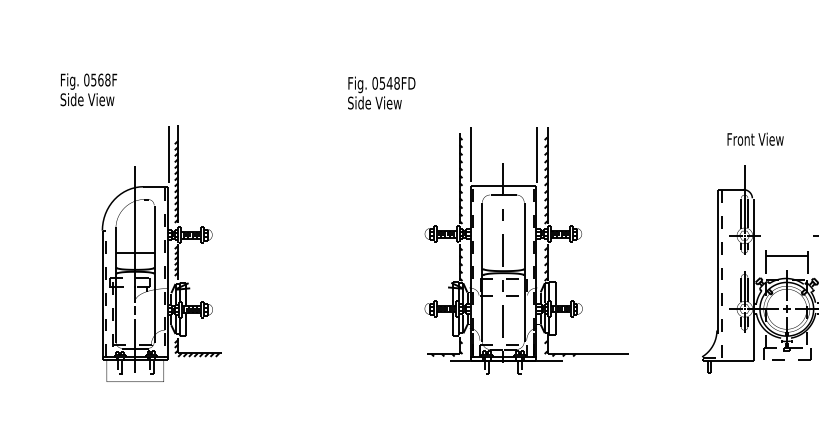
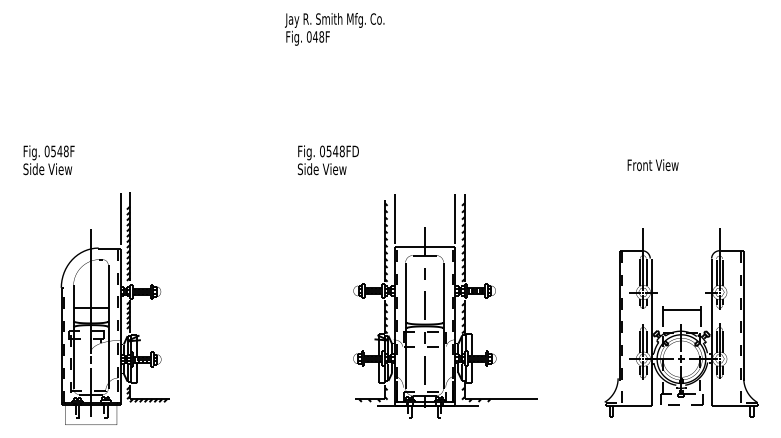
text: (100, 80) -> (59, 151), 0568F -> 0548F
text: (380, 93) -> (327, 160), moved
text: (754, 139) -> (652, 165), moved

